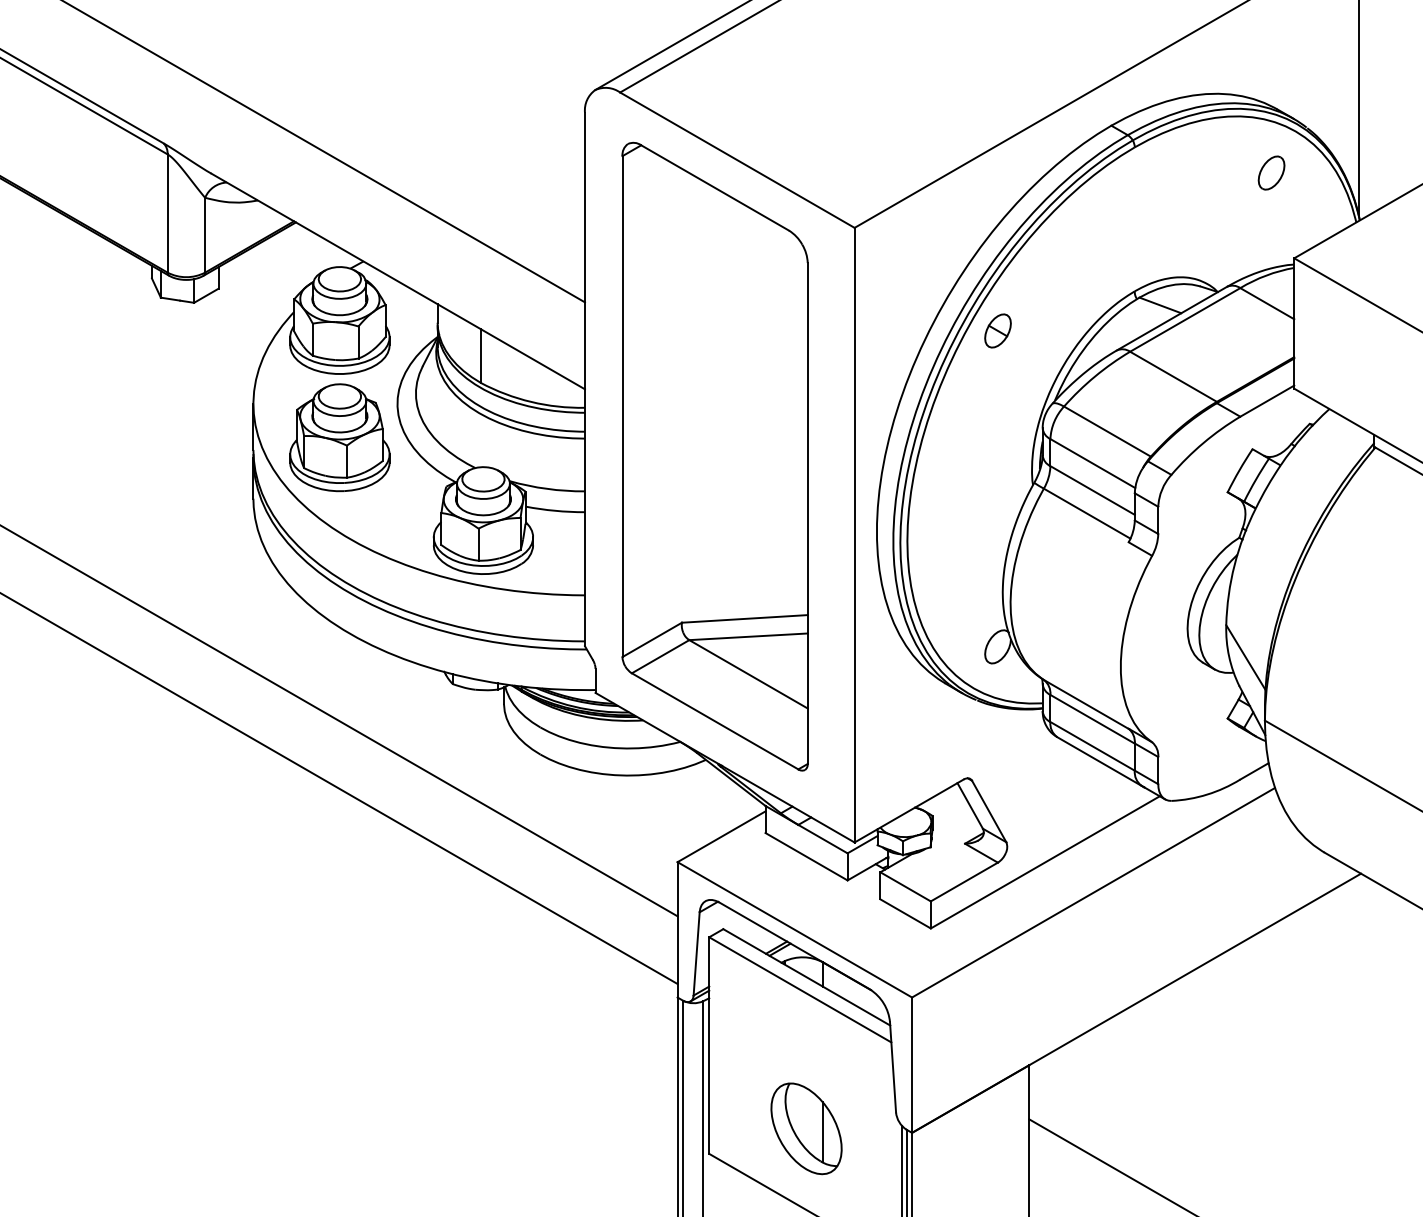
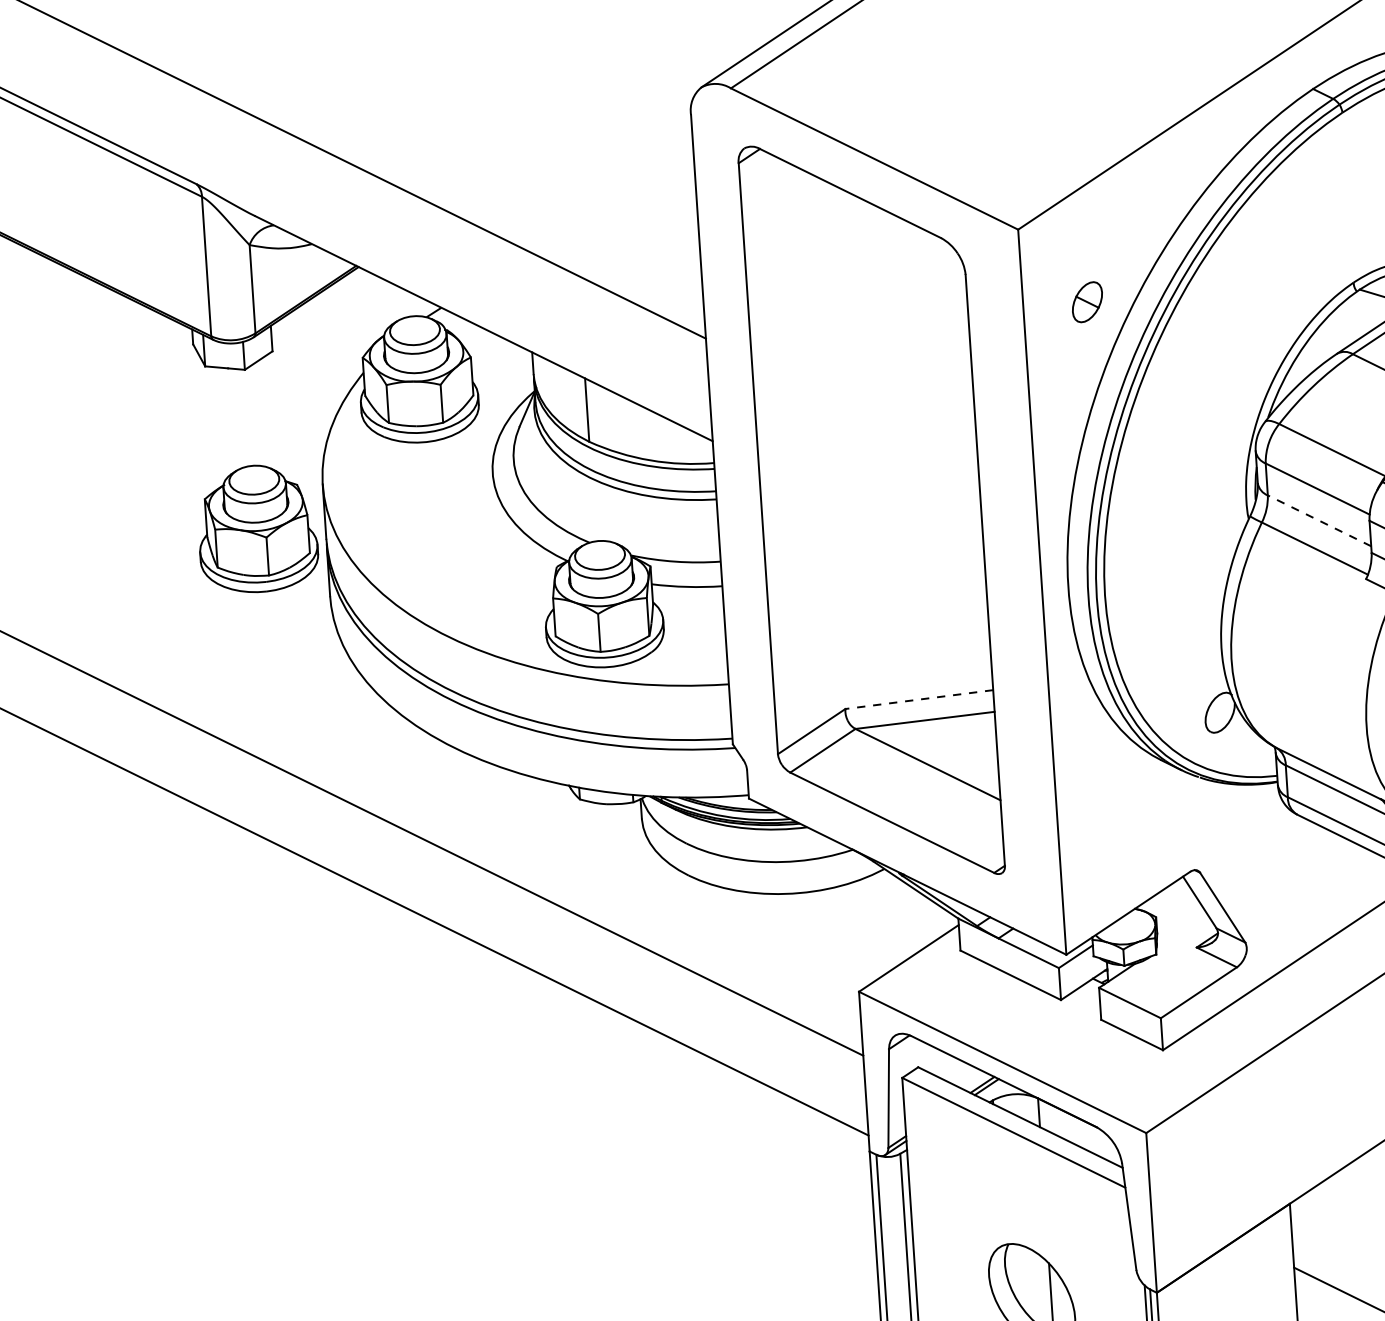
part: (997, 330) -> (1086, 301), moved
part: (339, 437) -> (257, 528), moved
line: (1092, 490) -> (1319, 520), solid -> dashed
line: (744, 618) -> (918, 699), solid -> dashed

